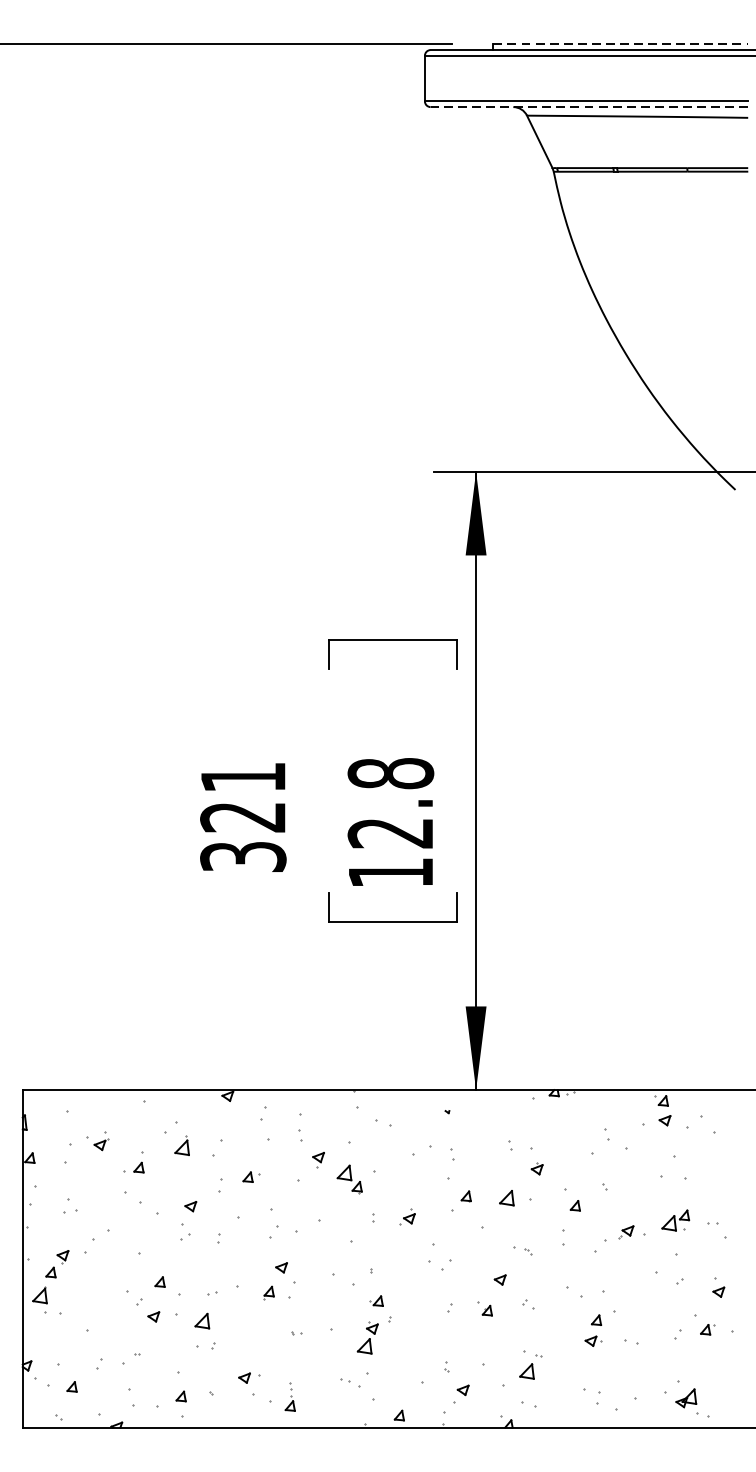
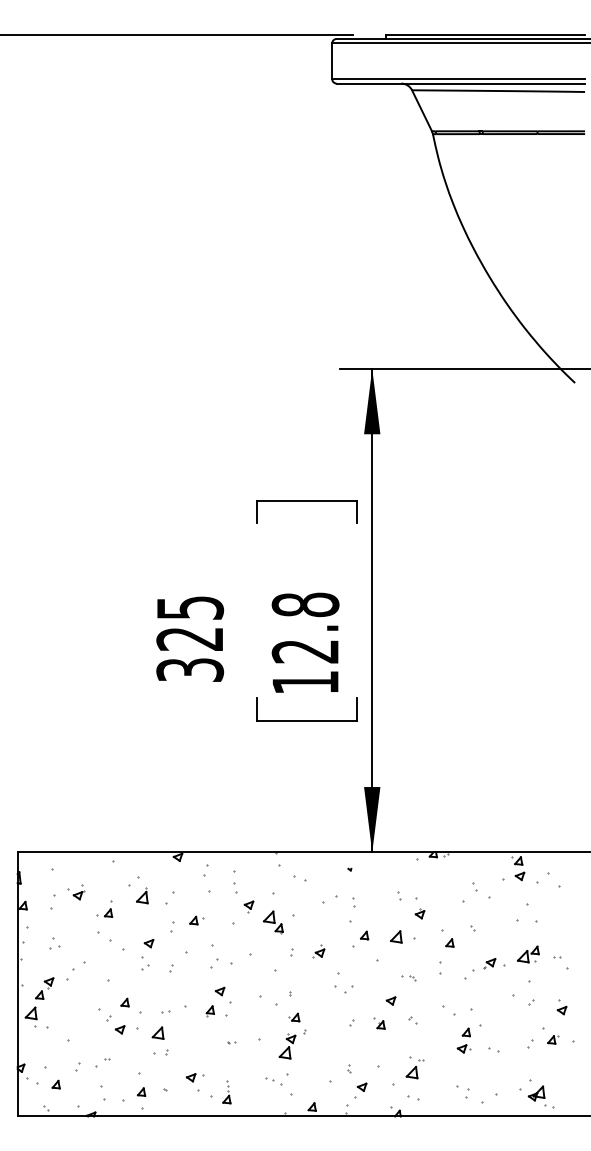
line: (620, 44) -> (485, 34), dashed -> solid
line: (588, 106) -> (460, 83), dashed -> solid
text: (243, 776) -> (190, 607), 321 -> 325

